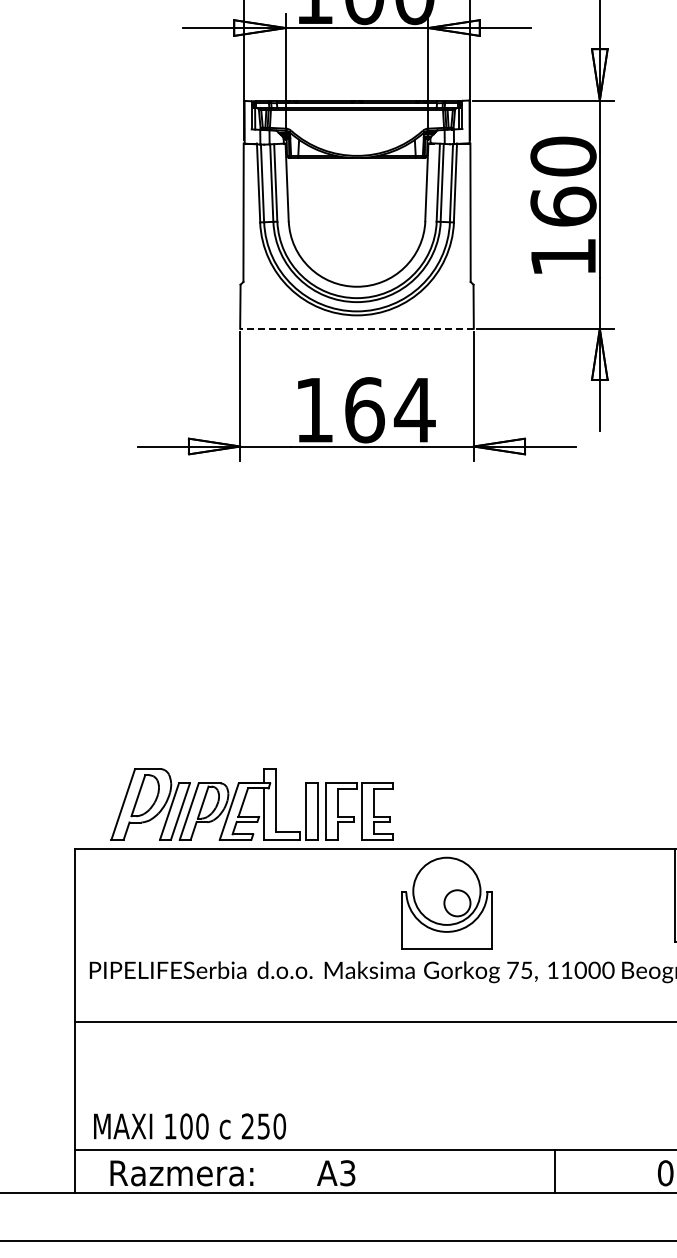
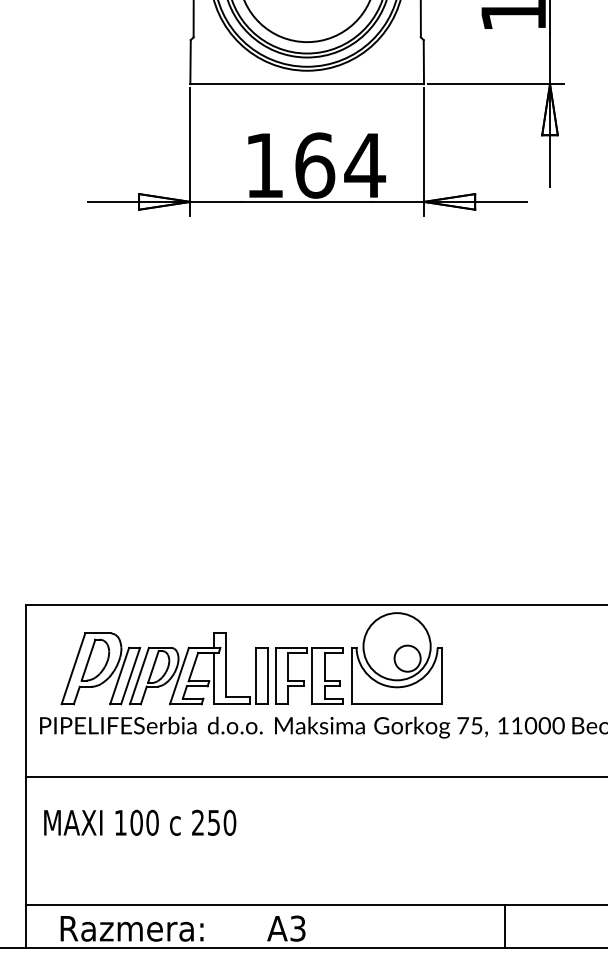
line: (356, 328) -> (306, 83), dashed -> solid
part: (244, 802) -> (194, 666), moved
text: (190, 1126) -> (140, 822), moved

